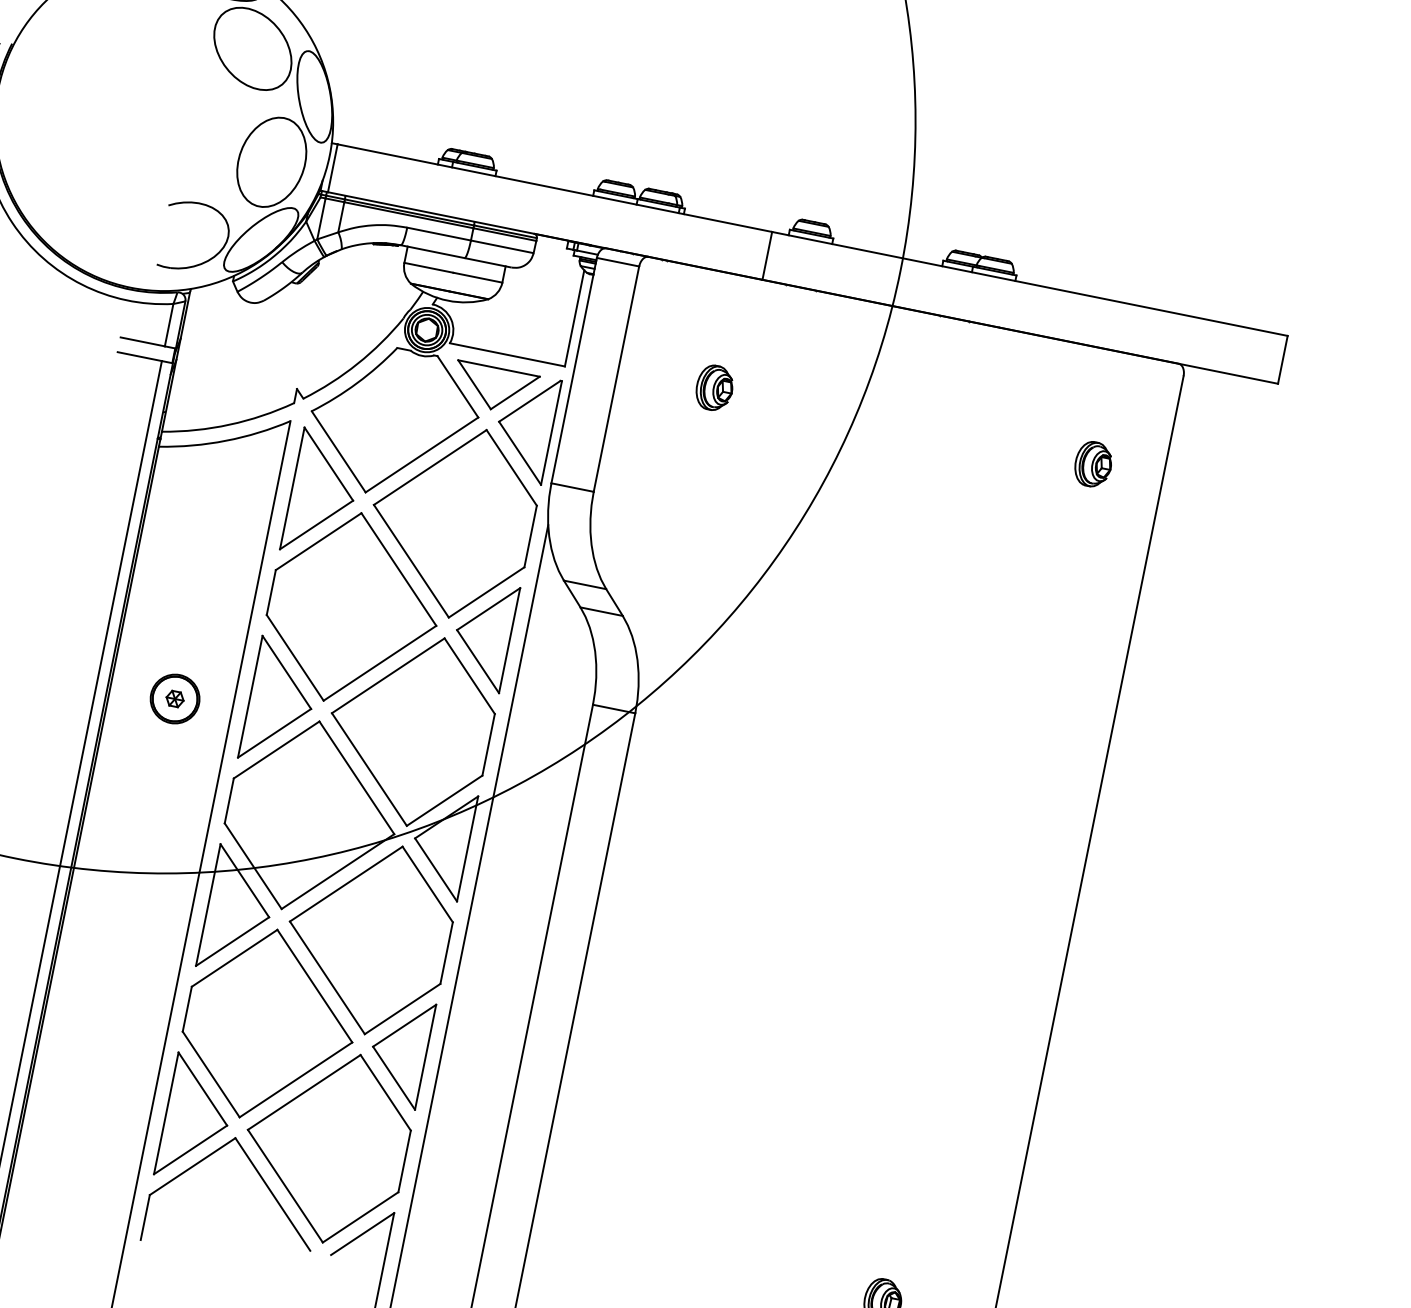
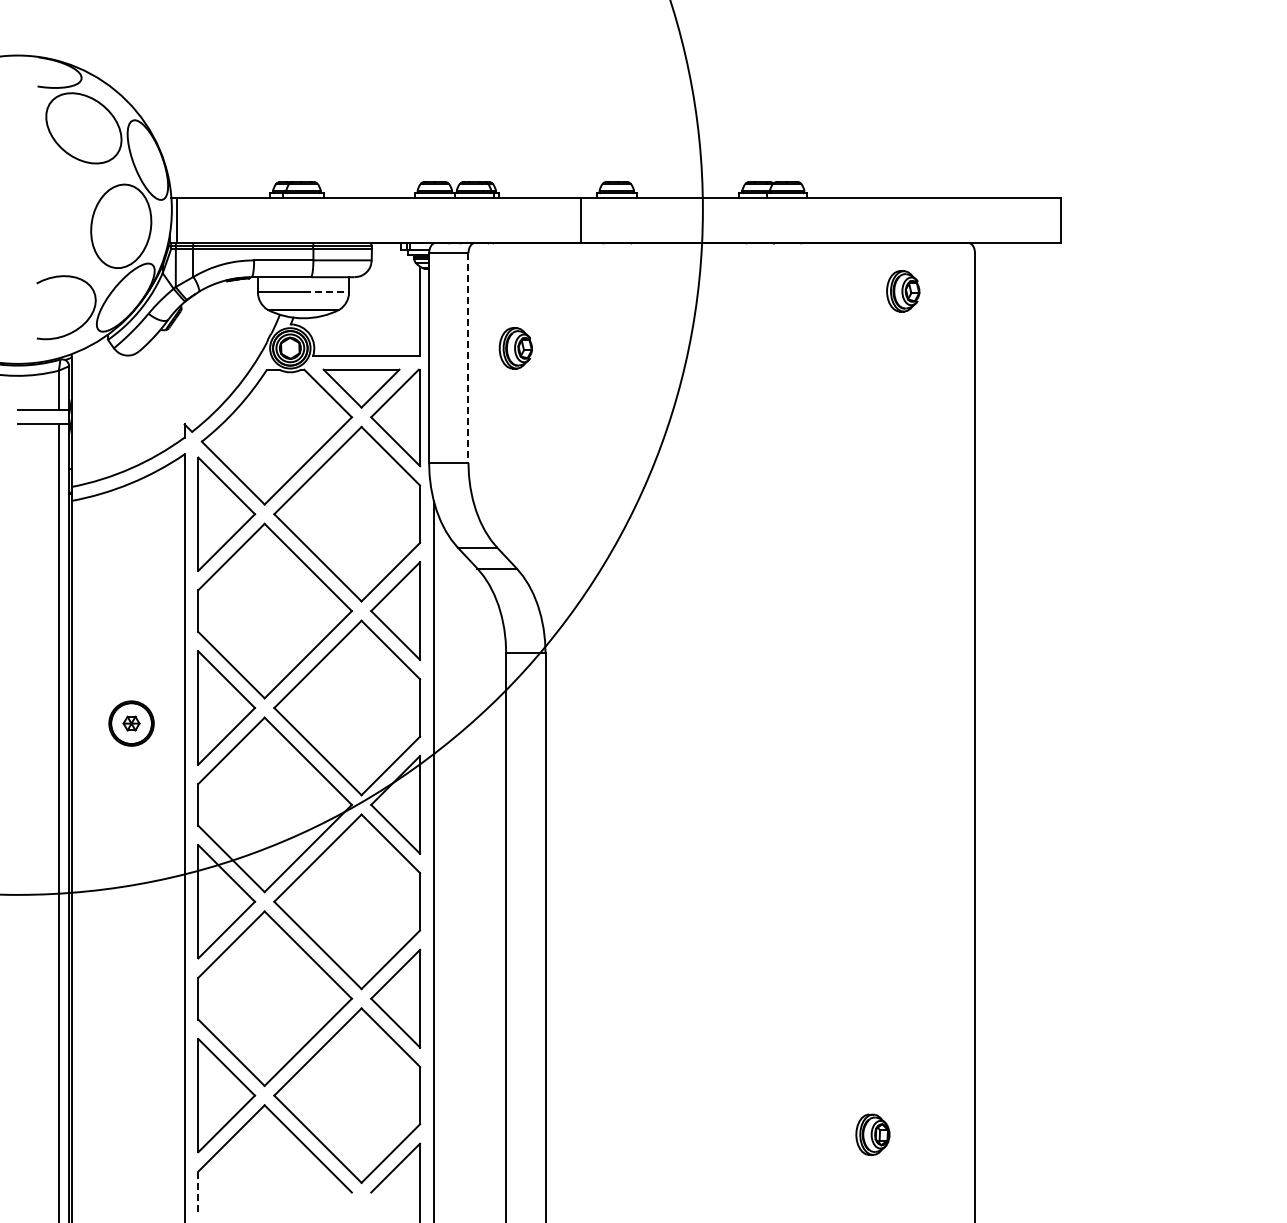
line: (478, 277) -> (326, 292), solid -> dashed
line: (616, 379) -> (468, 358), solid -> dashed
part: (714, 388) -> (515, 348), moved
part: (1093, 464) -> (903, 291), moved
line: (145, 1217) -> (198, 1192), solid -> dashed

